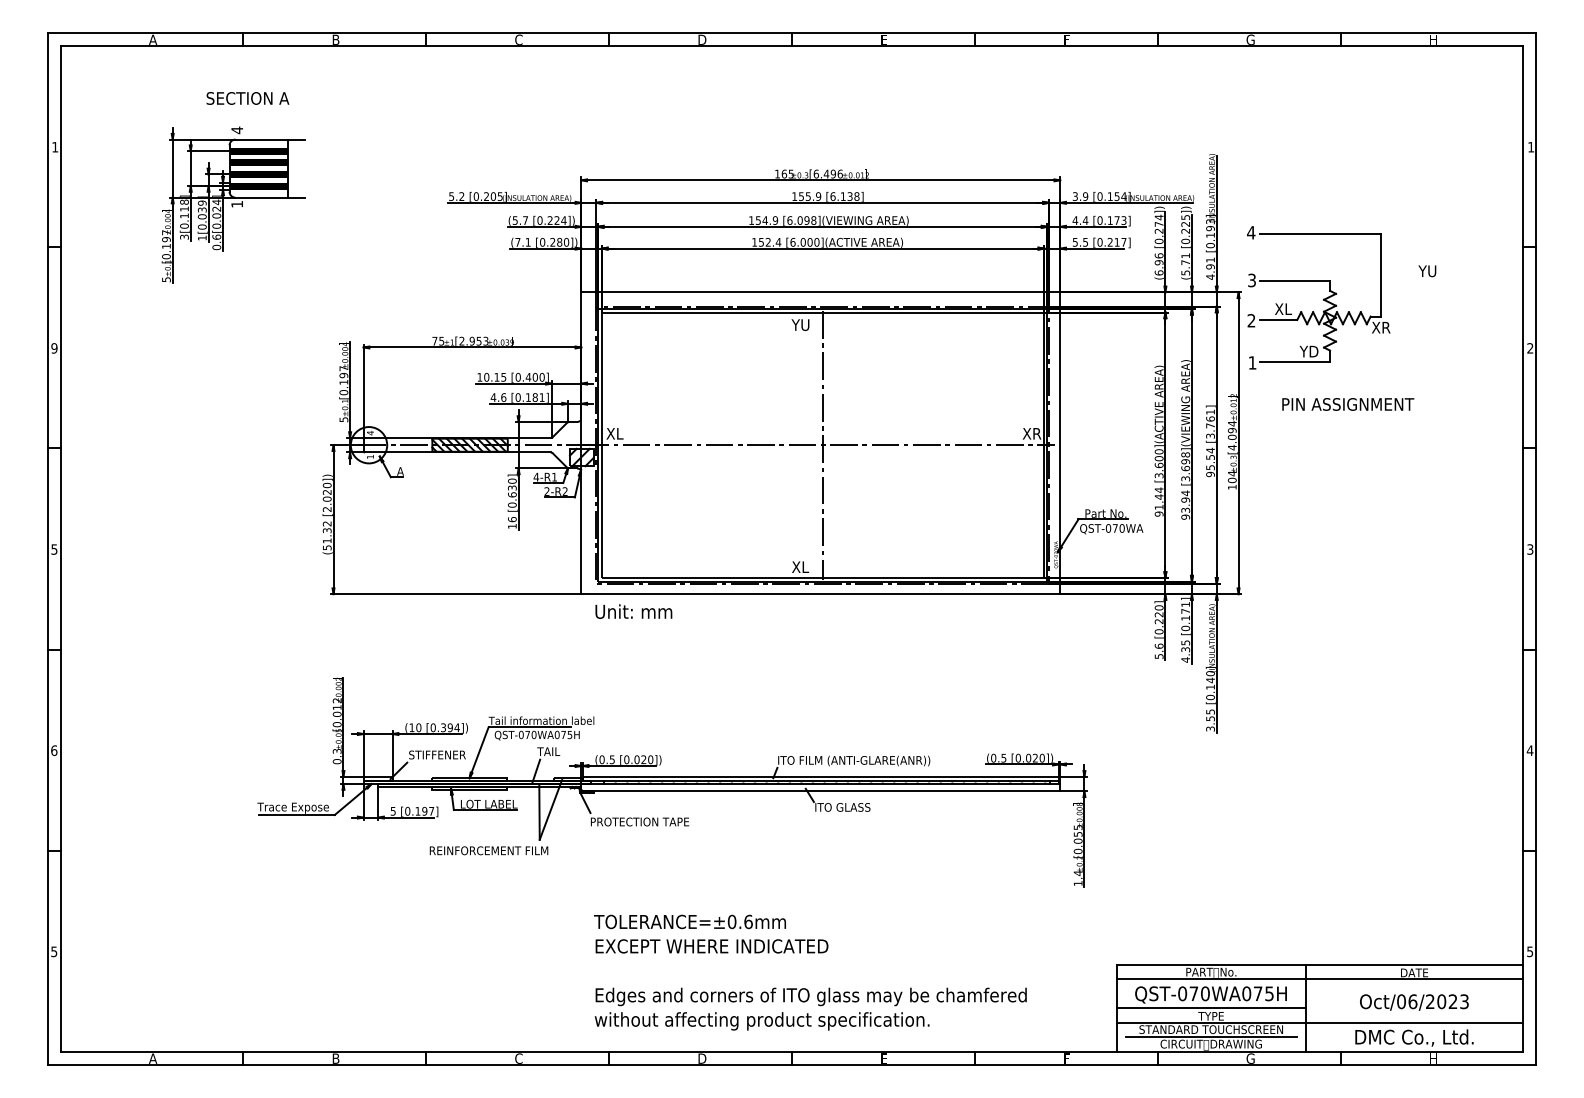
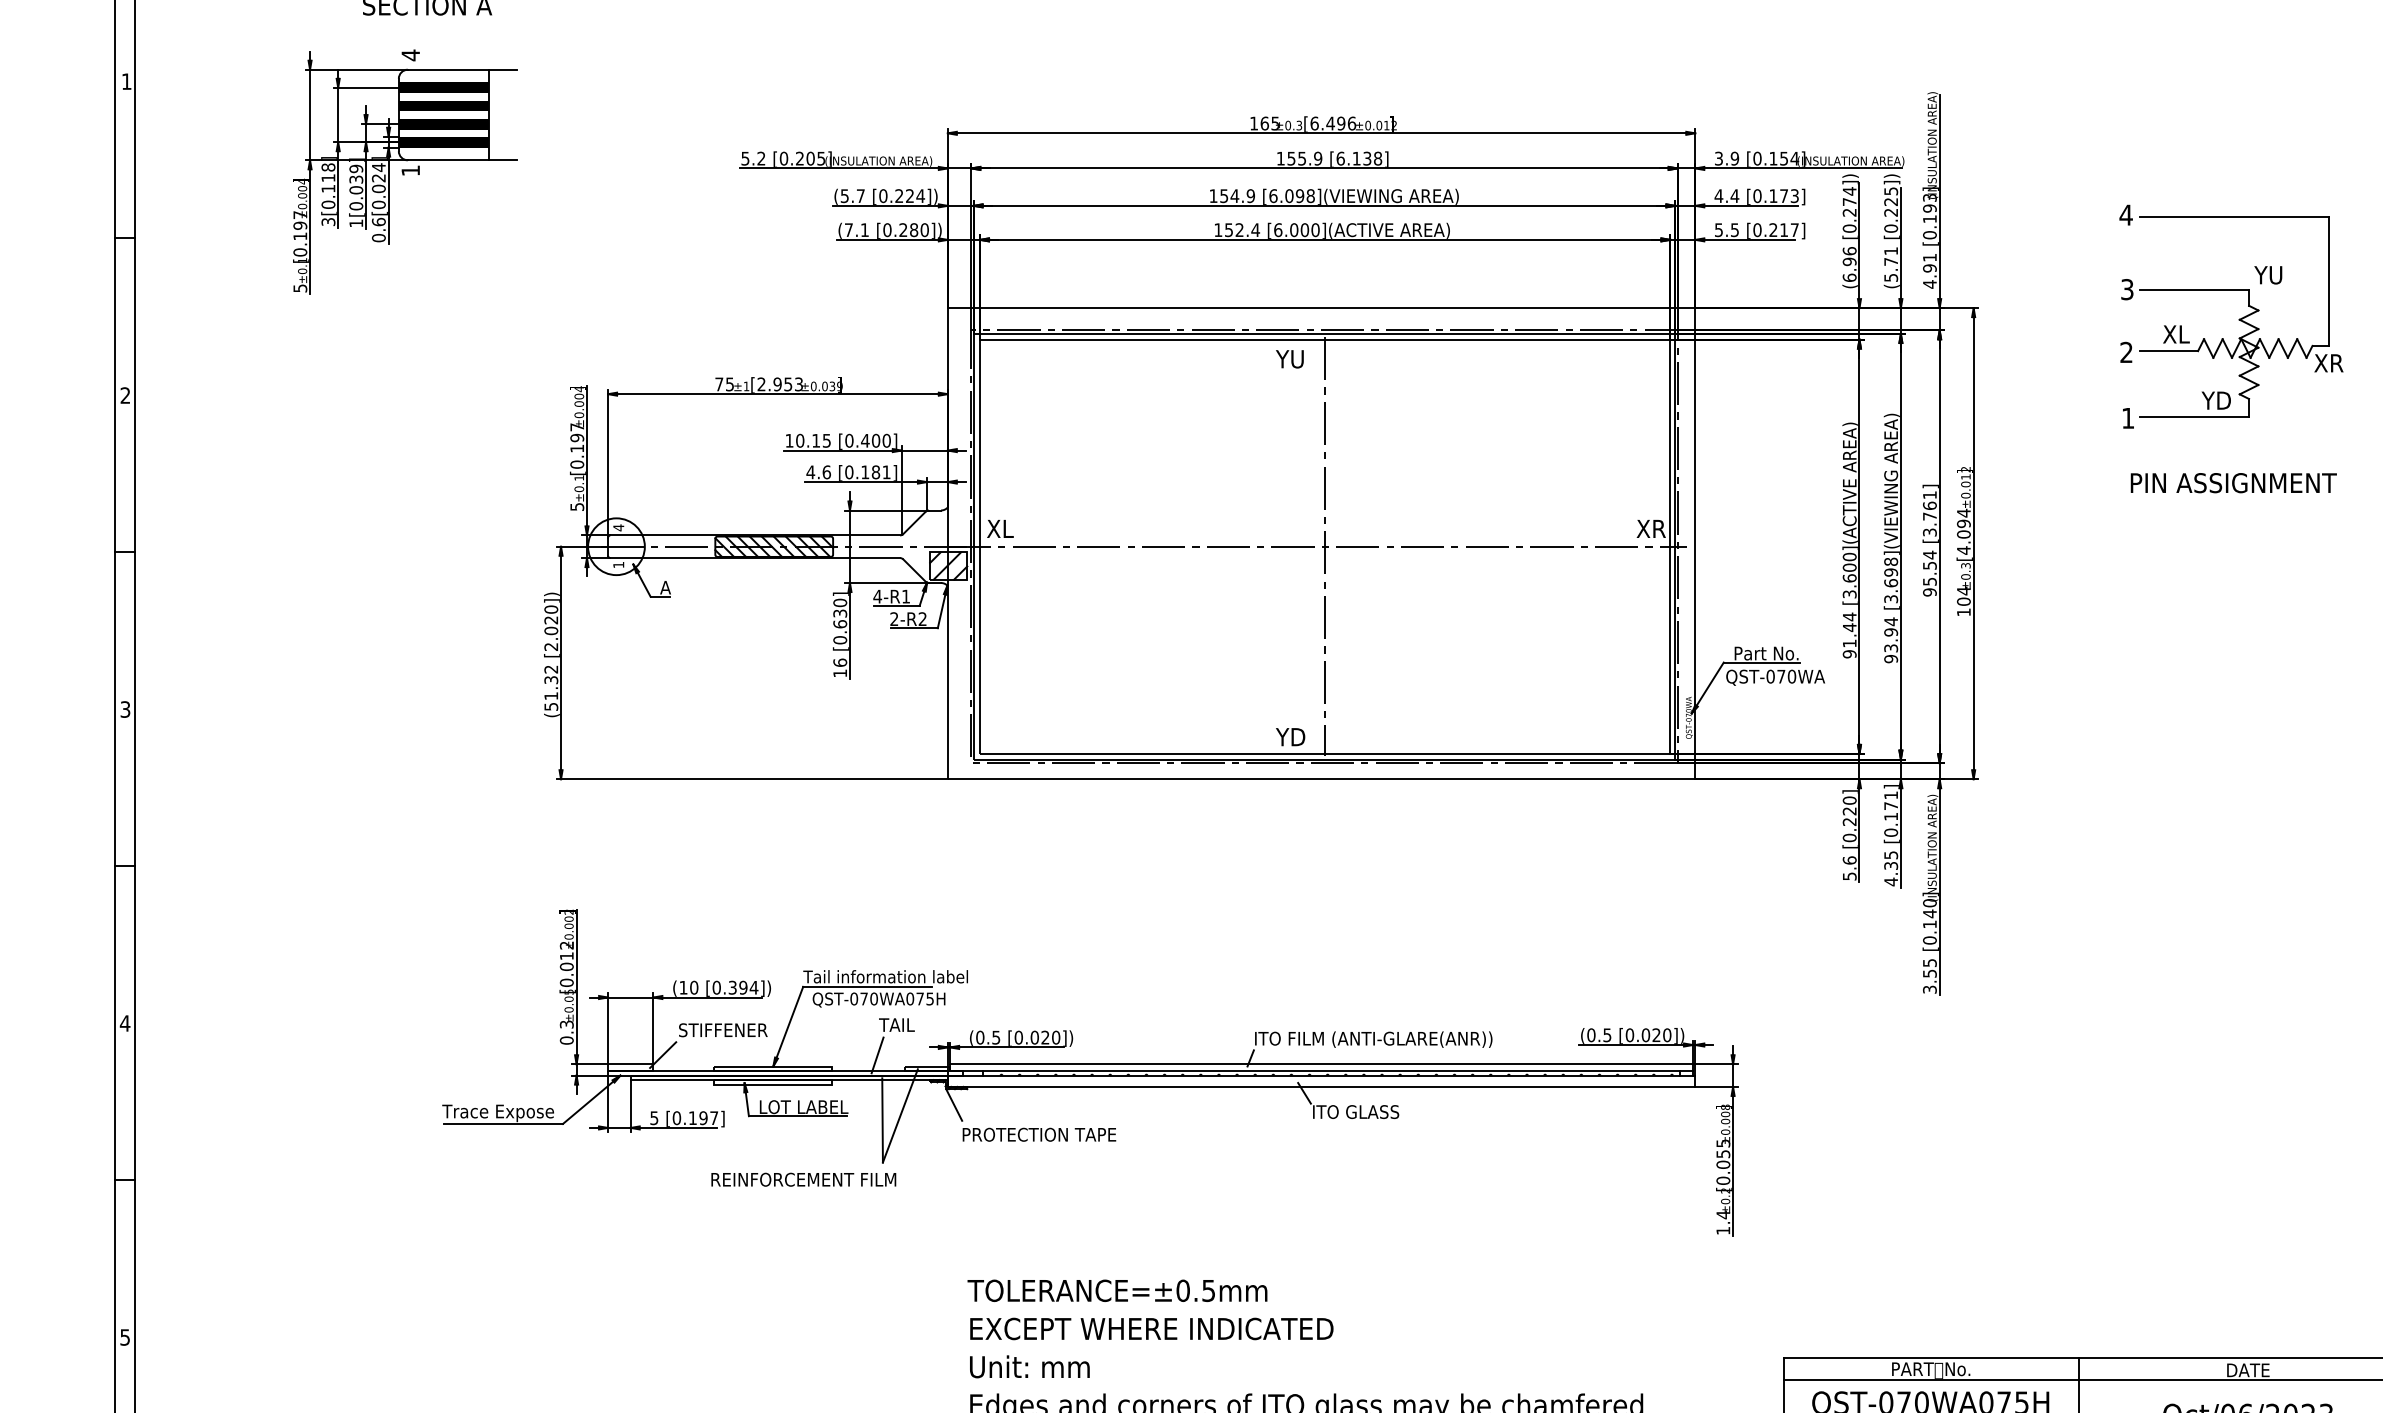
part: (1318, 297) -> (2231, 316), moved
text: (54, 348) -> (125, 395), 9 -> 2
text: (1348, 404) -> (2234, 483), moved
text: (54, 548) -> (125, 707), 5 -> 3
text: (800, 566) -> (1289, 736), XL -> YD
text: (633, 611) -> (1029, 1366), moved
text: (53, 750) -> (124, 1023), 6 -> 4
text: (748, 921) -> (1208, 1290), TOLERANCE=±0.6mm -> TOLERANCE=±0.5mm

